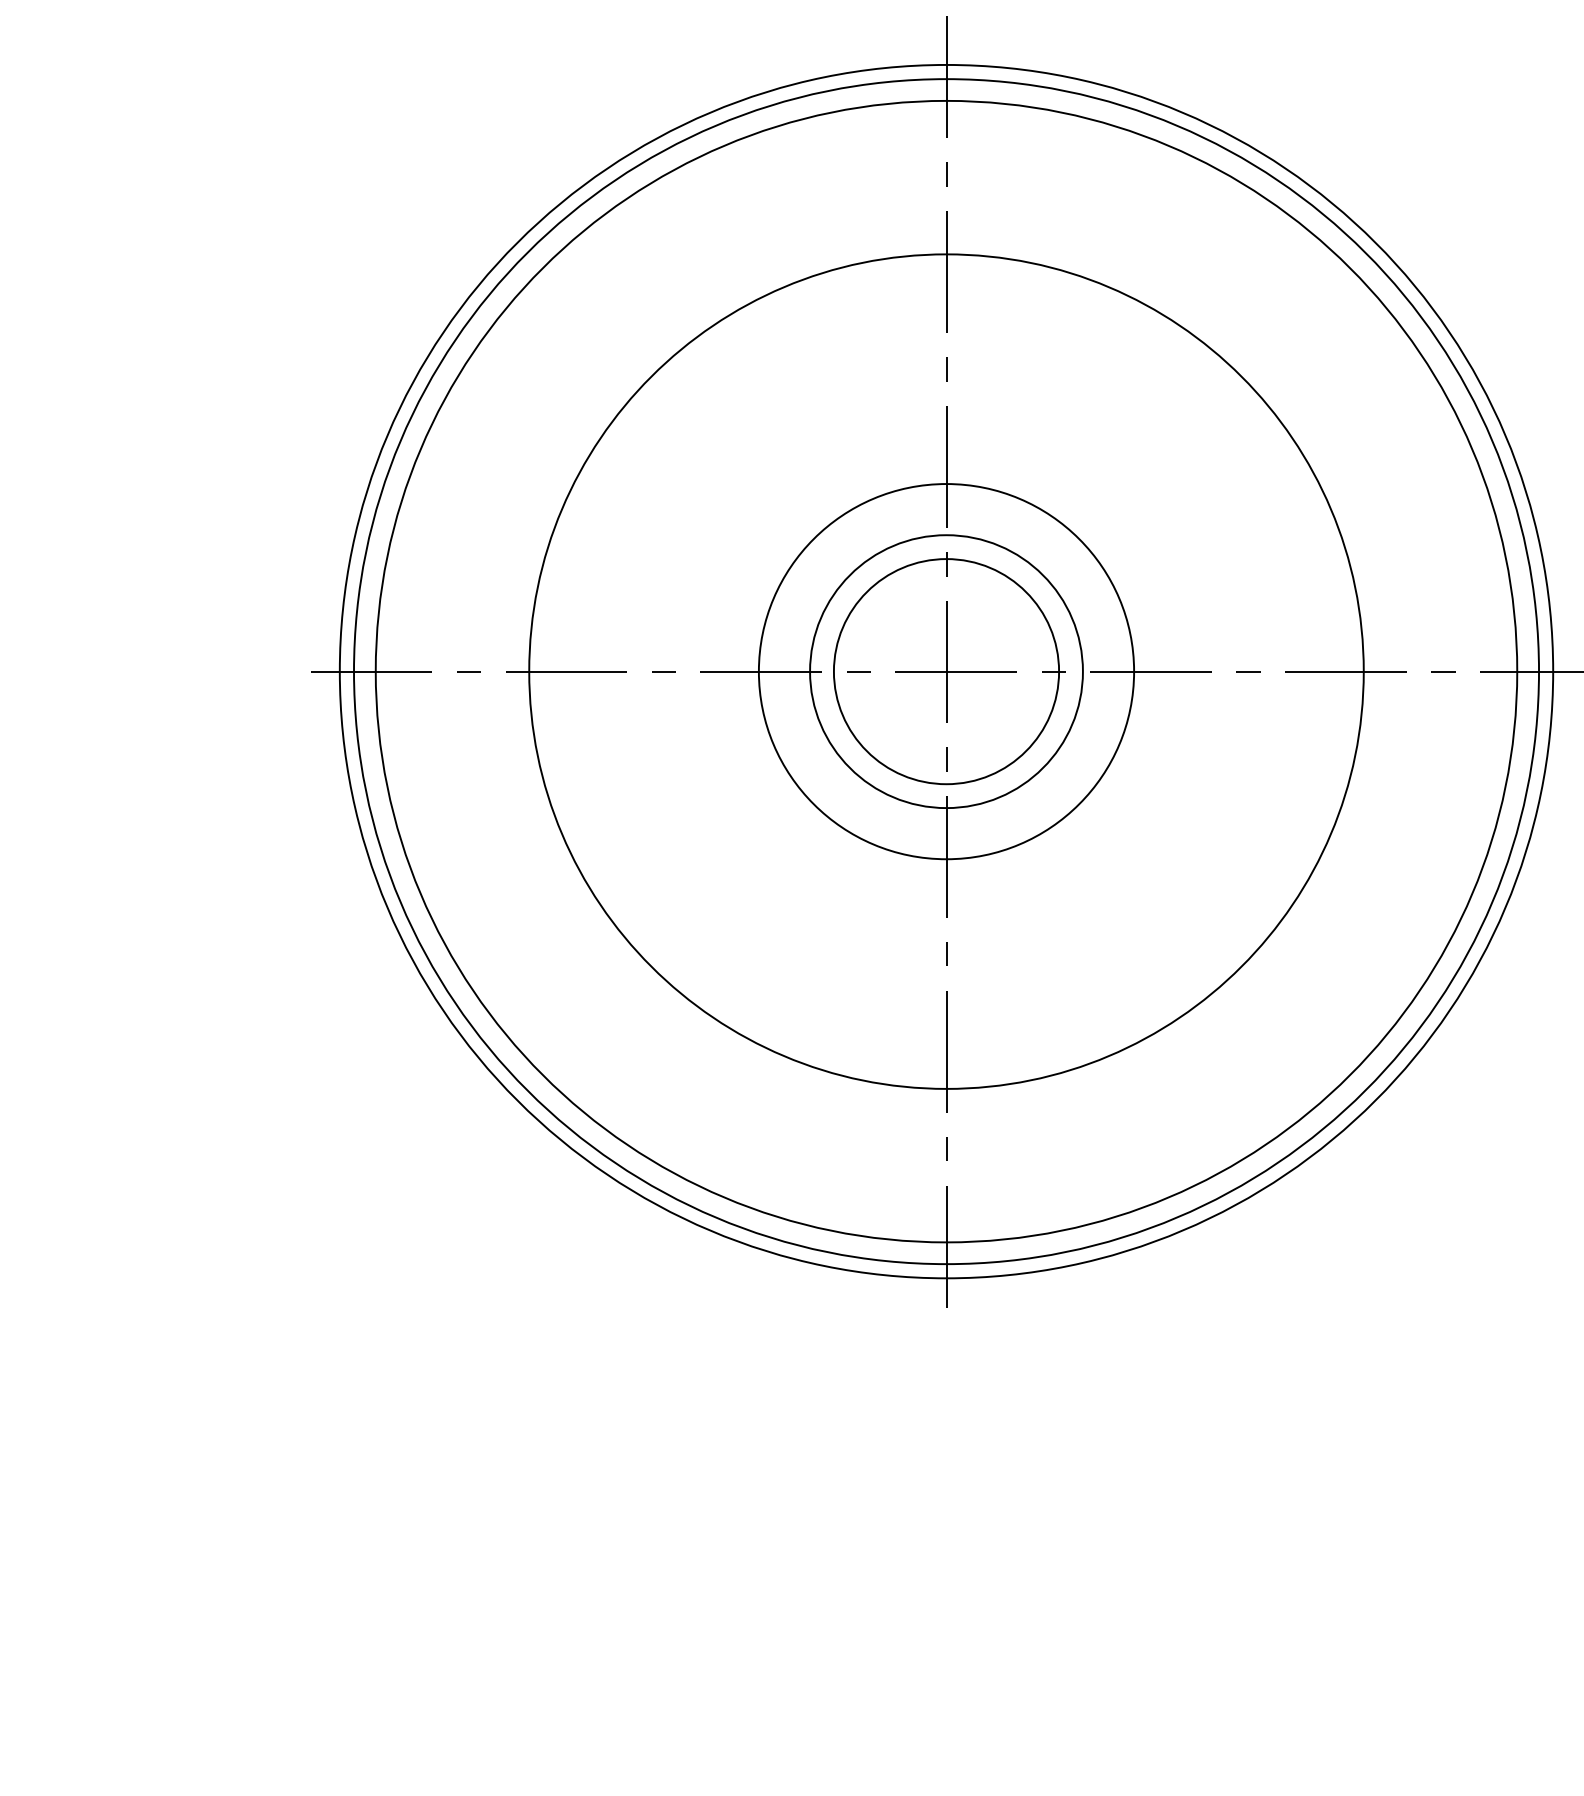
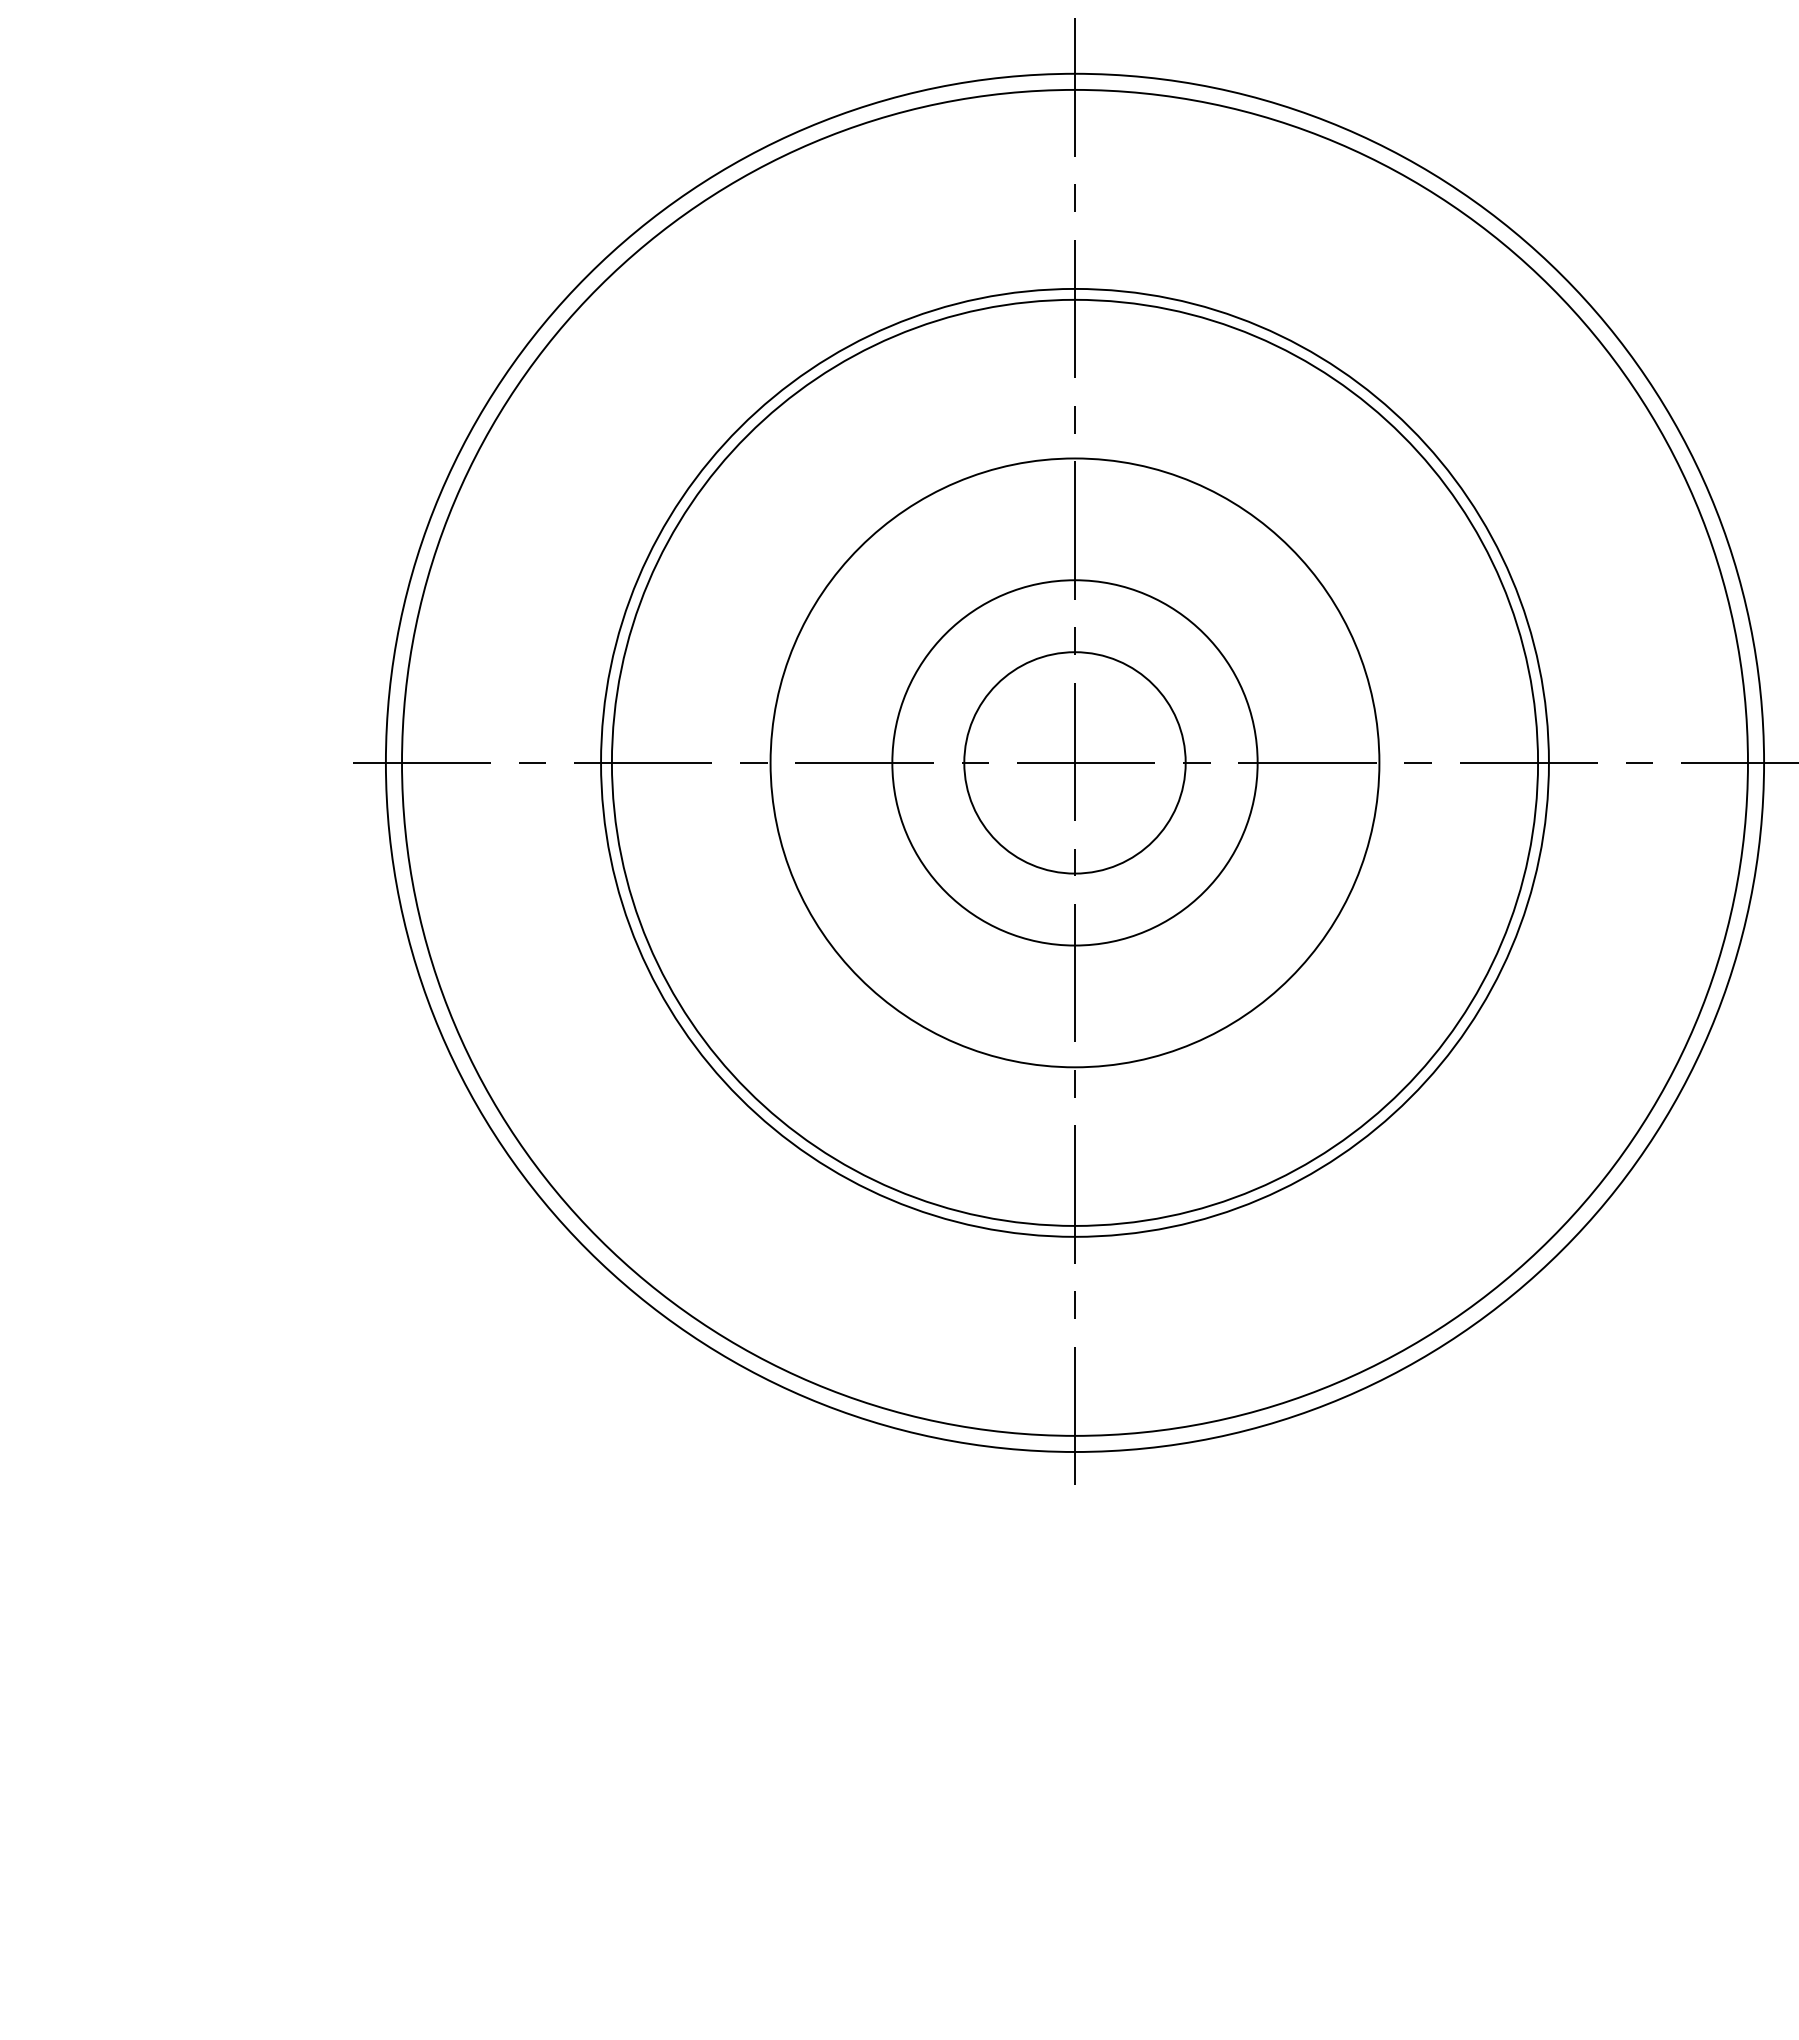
circle: (946, 671) -> (1074, 762), size x0.71
circle: (946, 671) -> (1074, 762), size x0.71
circle: (946, 671) -> (1074, 762), size x1.43
circle: (946, 671) -> (1074, 762), size x1.43

